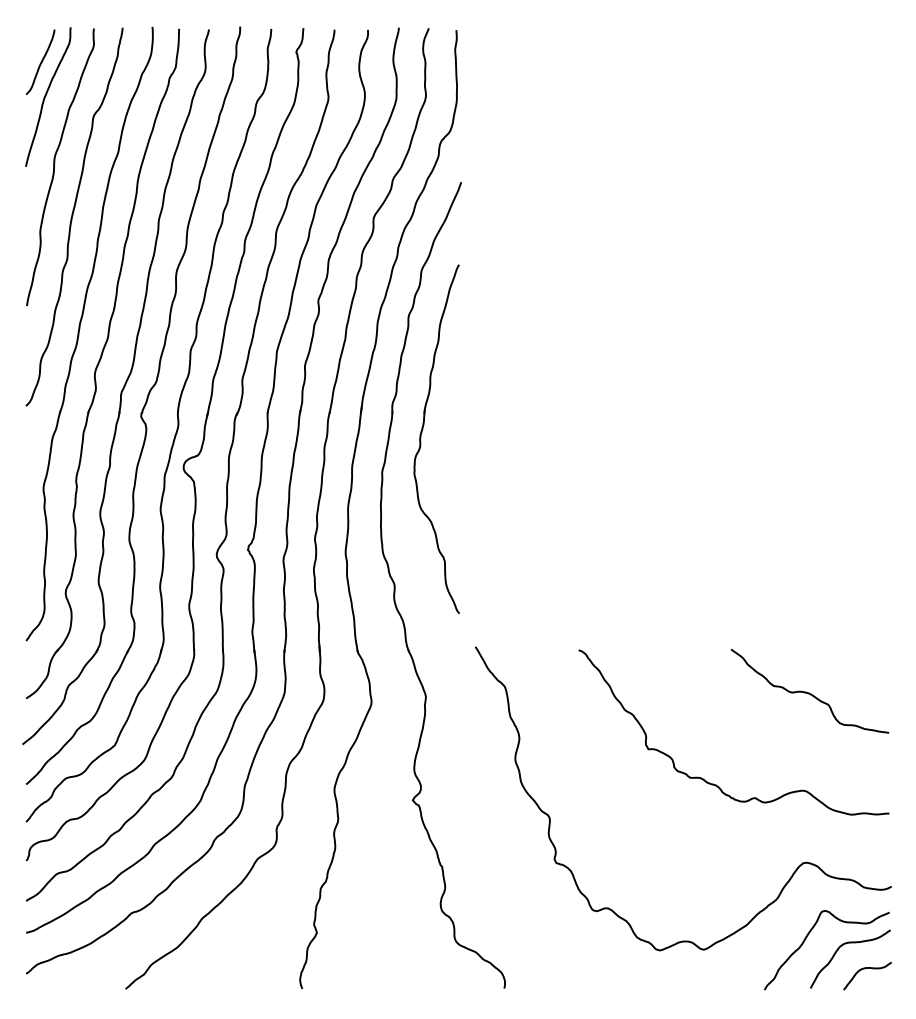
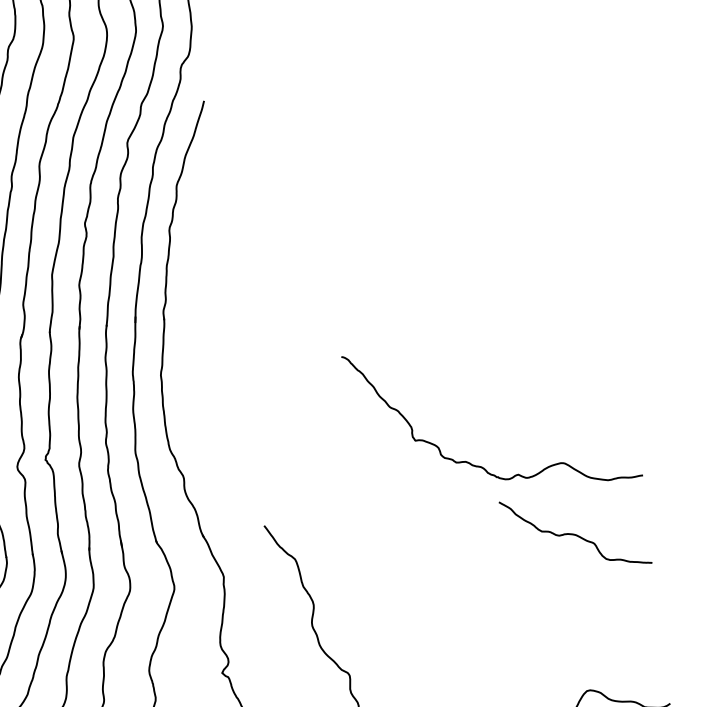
part: (421, 438) -> (193, 340), removed
curve: (716, 784) -> (481, 466), moved

